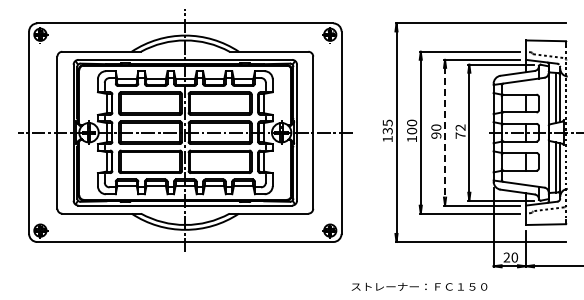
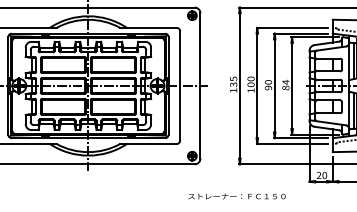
text: (460, 131) -> (285, 85), 72 -> 84
line: (445, 132) -> (275, 85), dashed -> solid
text: (419, 286) -> (237, 196), moved

